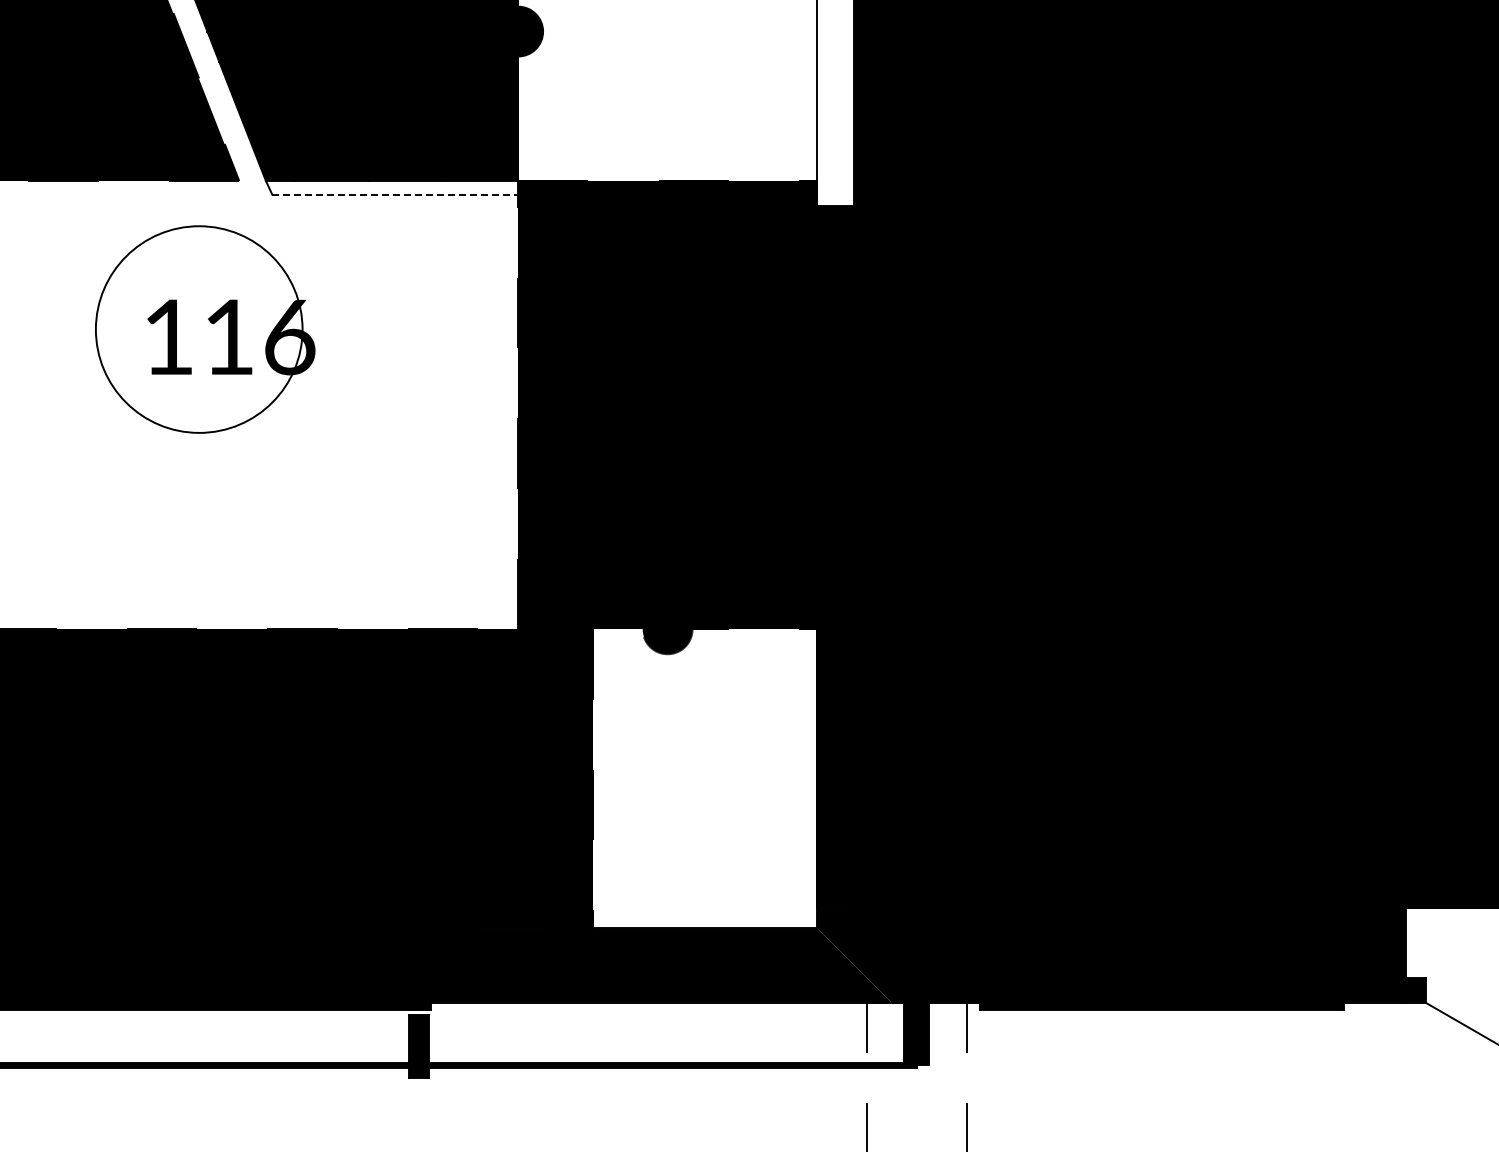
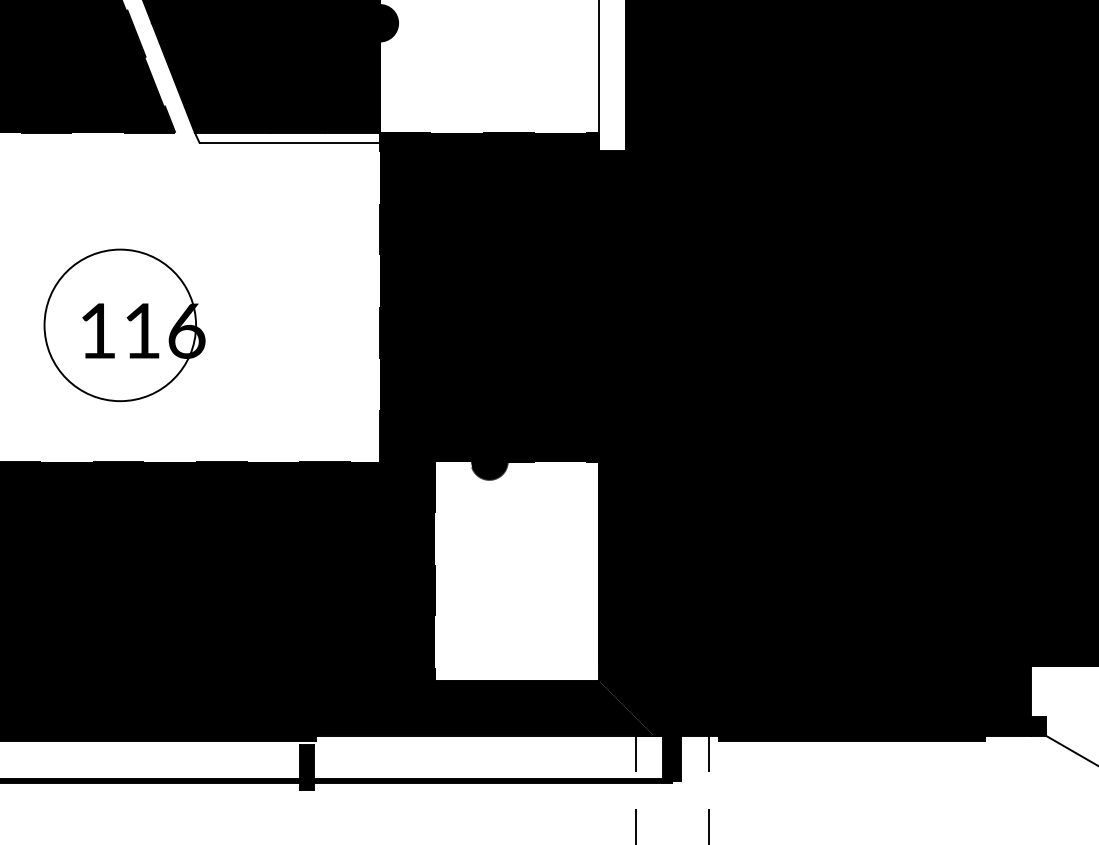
line: (396, 194) -> (290, 142), dashed -> solid
part: (205, 329) -> (124, 325), moved

